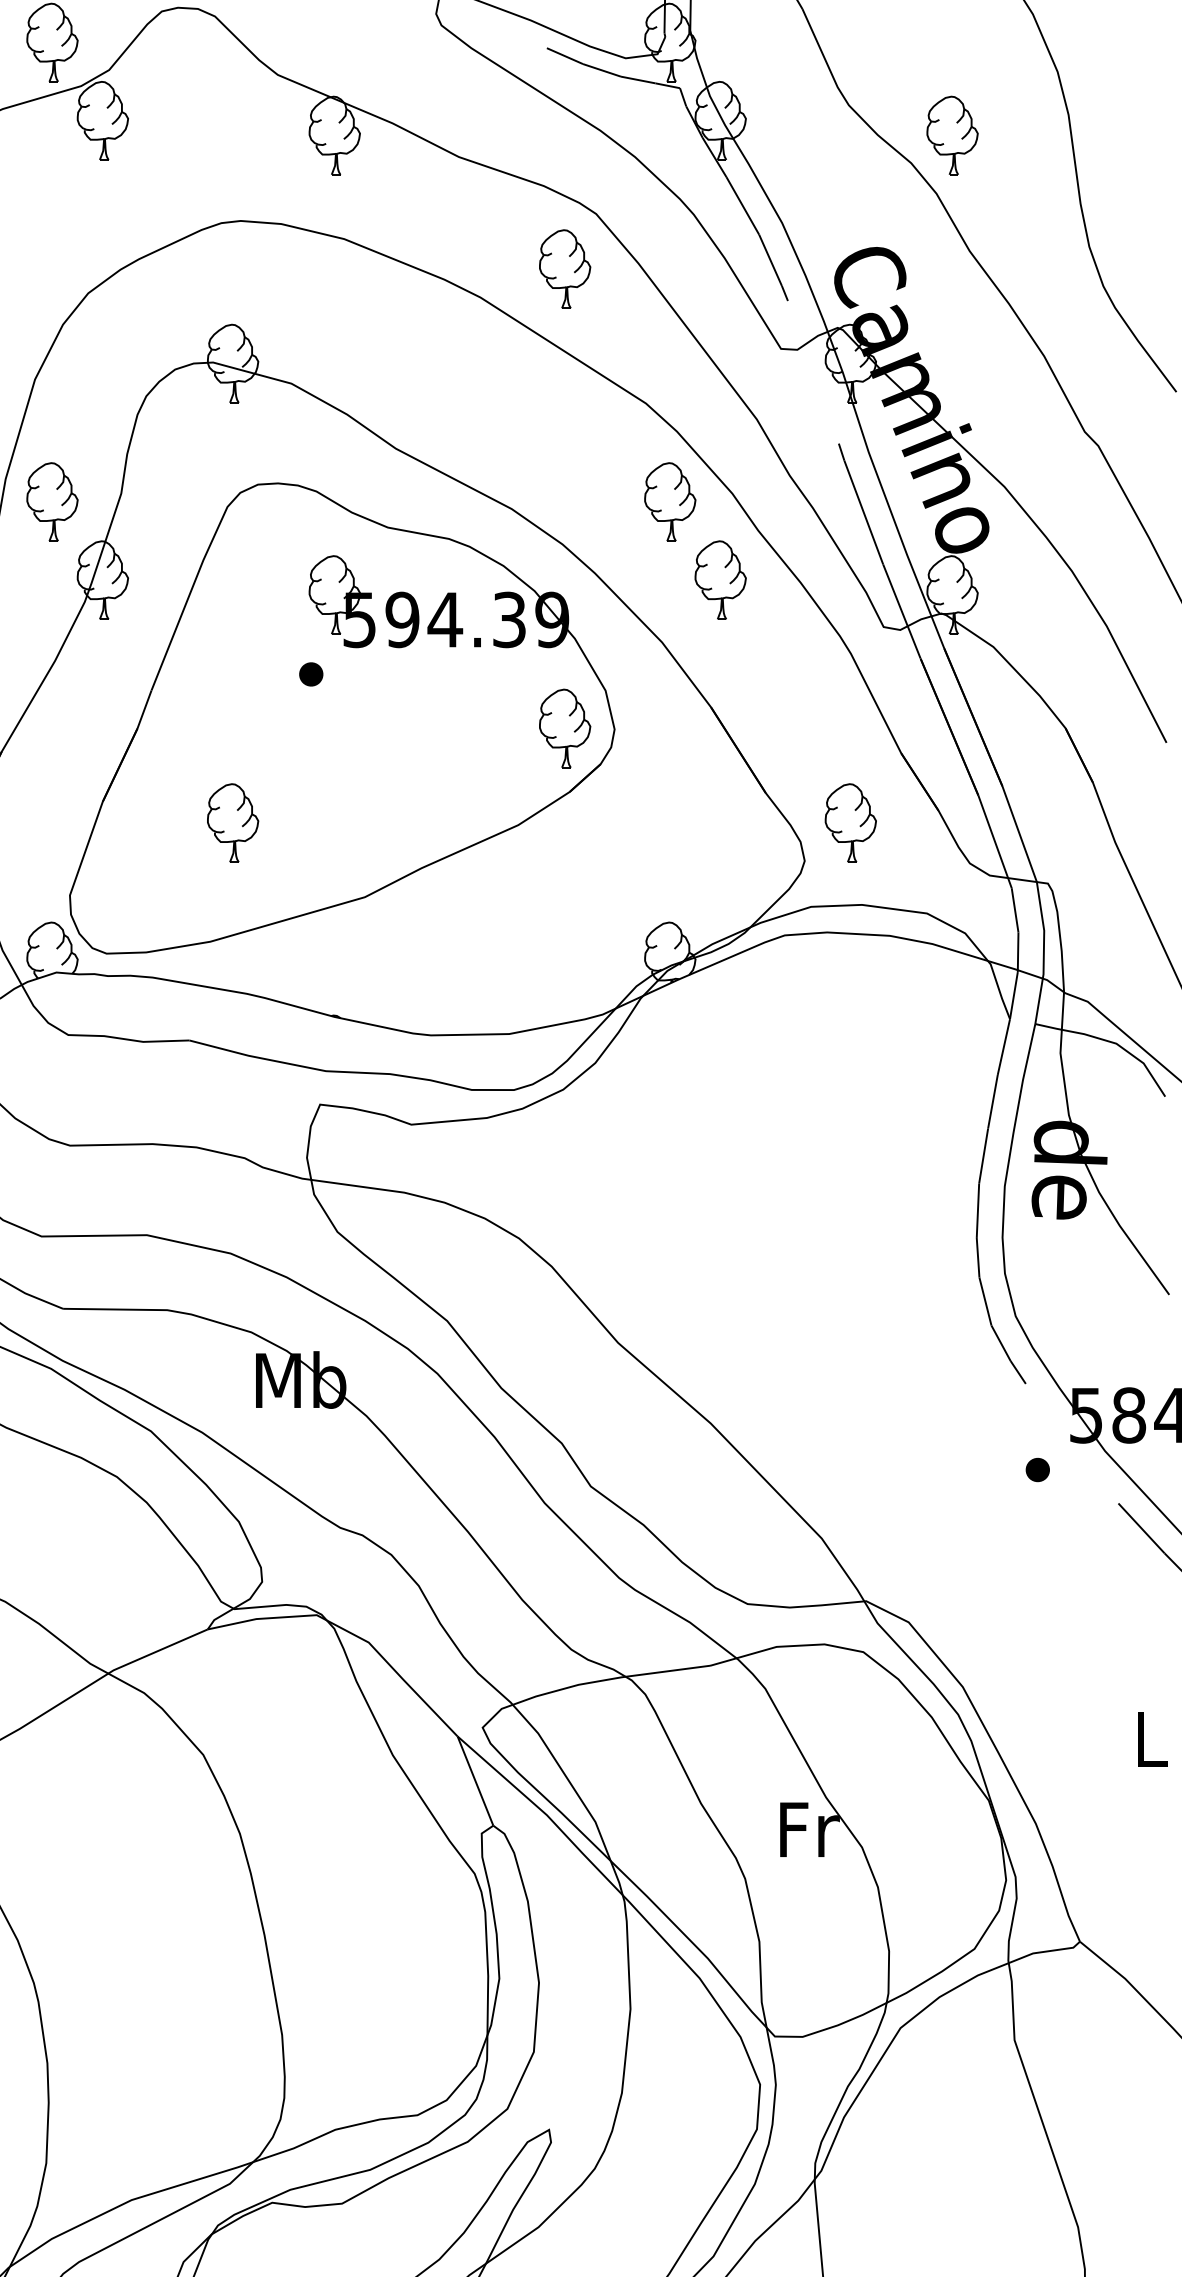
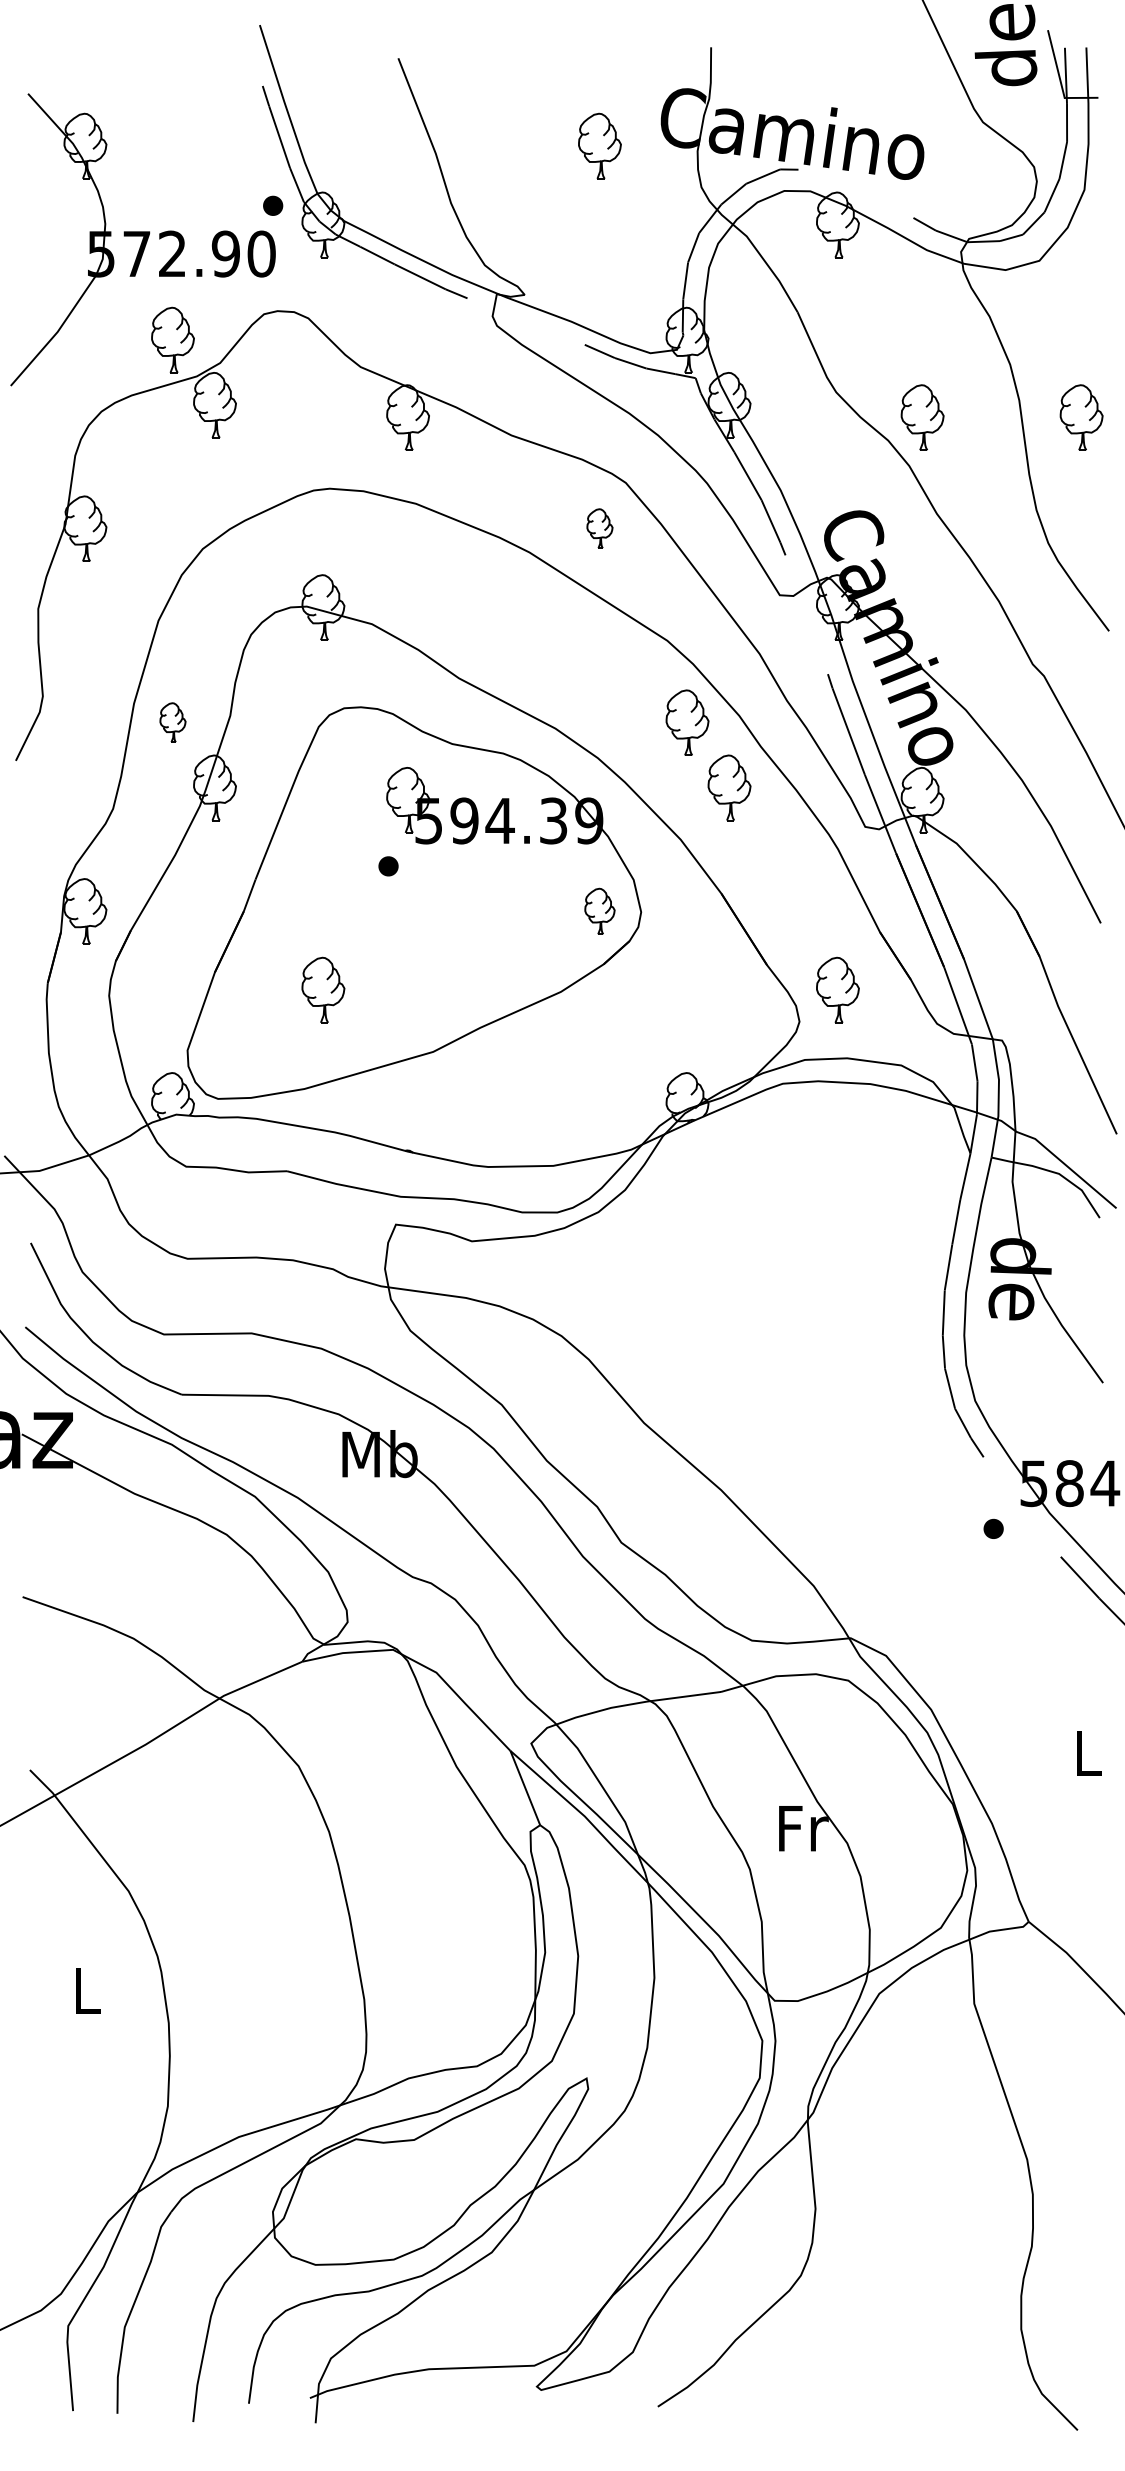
part: (1143, 135) -> (1081, 417), added
part: (564, 268) -> (599, 528), size x0.6
part: (51, 501) -> (172, 722), size x0.6
part: (564, 728) -> (599, 911), size x0.7

